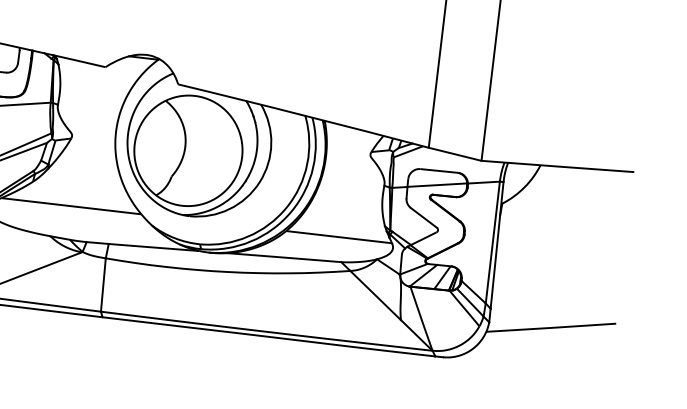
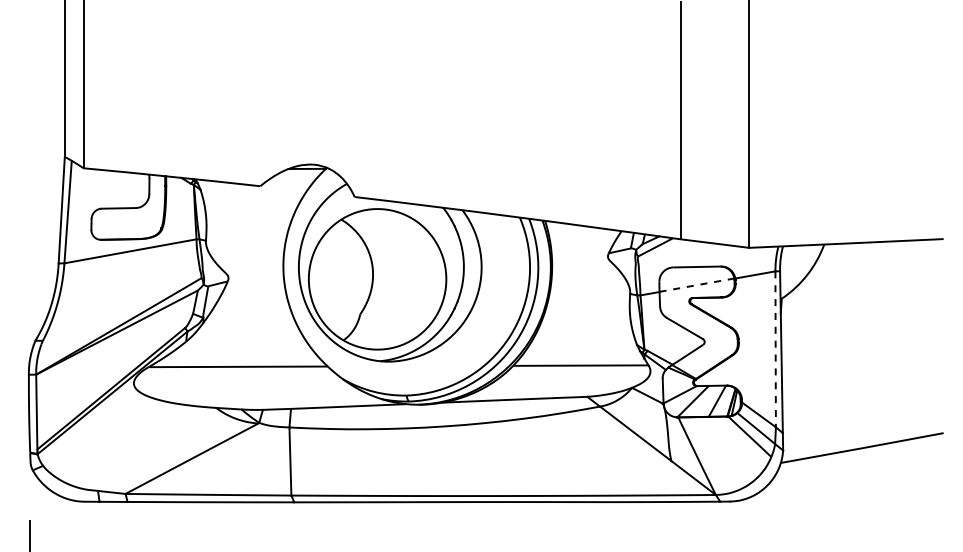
line: (436, 185) -> (696, 285), solid -> dashed
line: (492, 242) -> (775, 349), solid -> dashed

